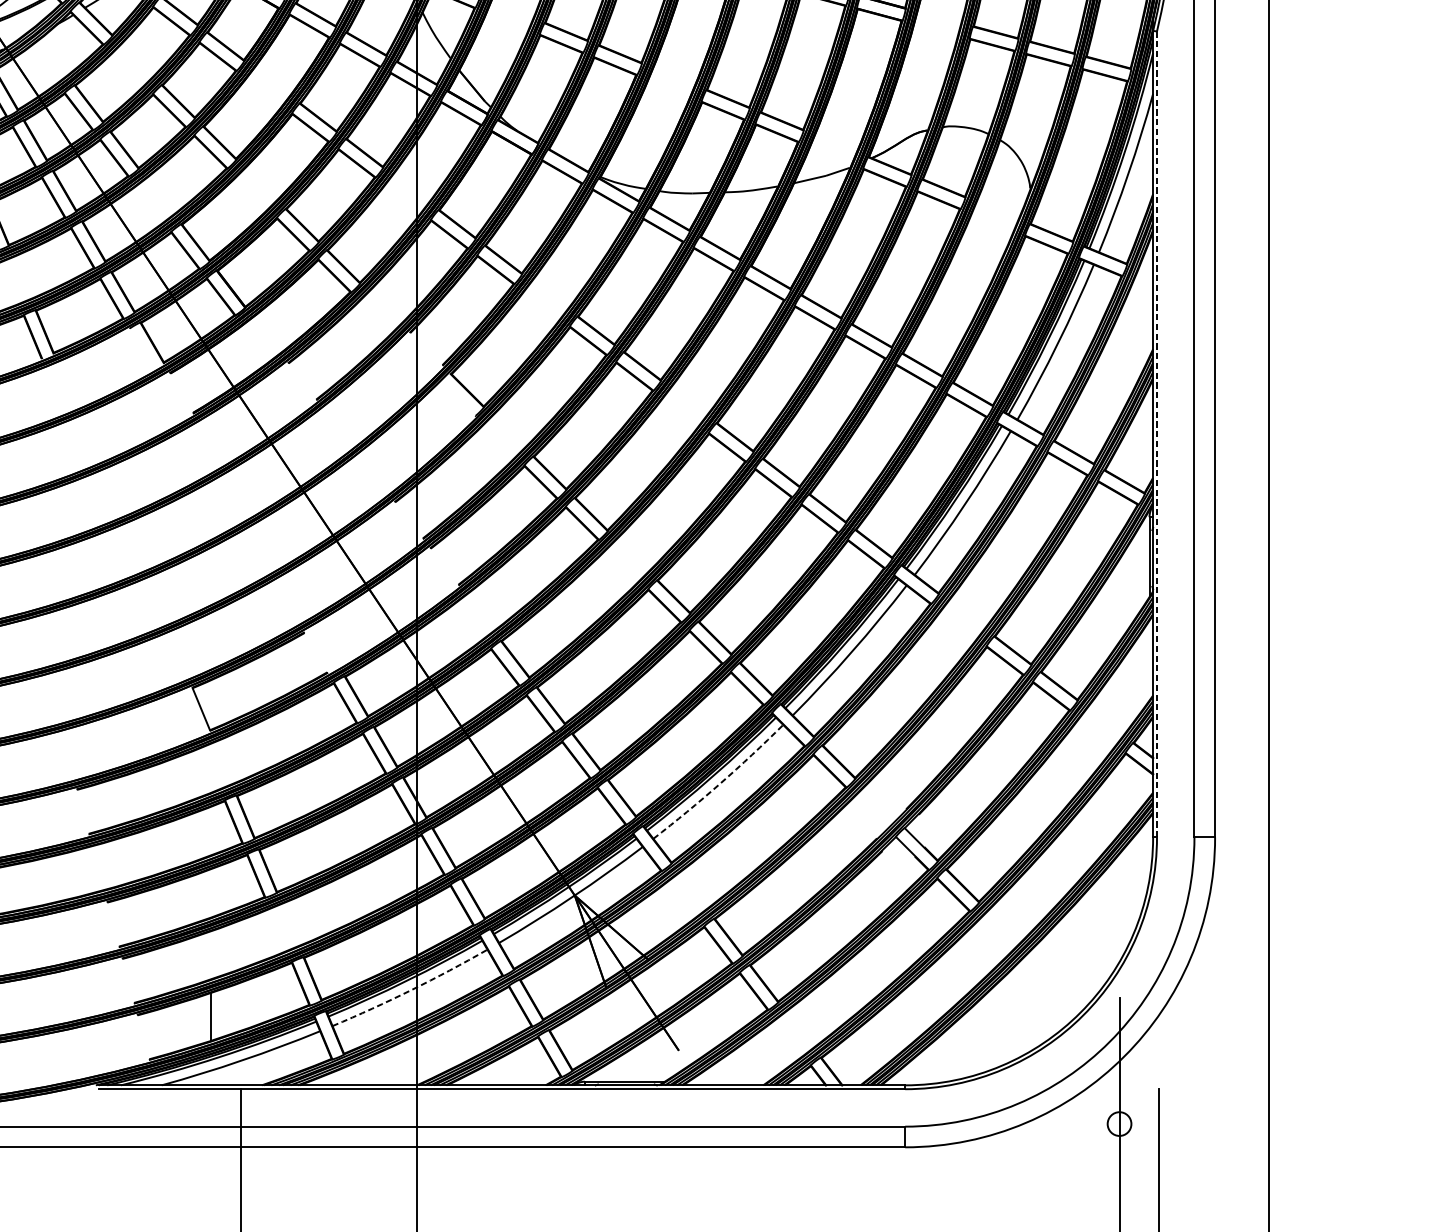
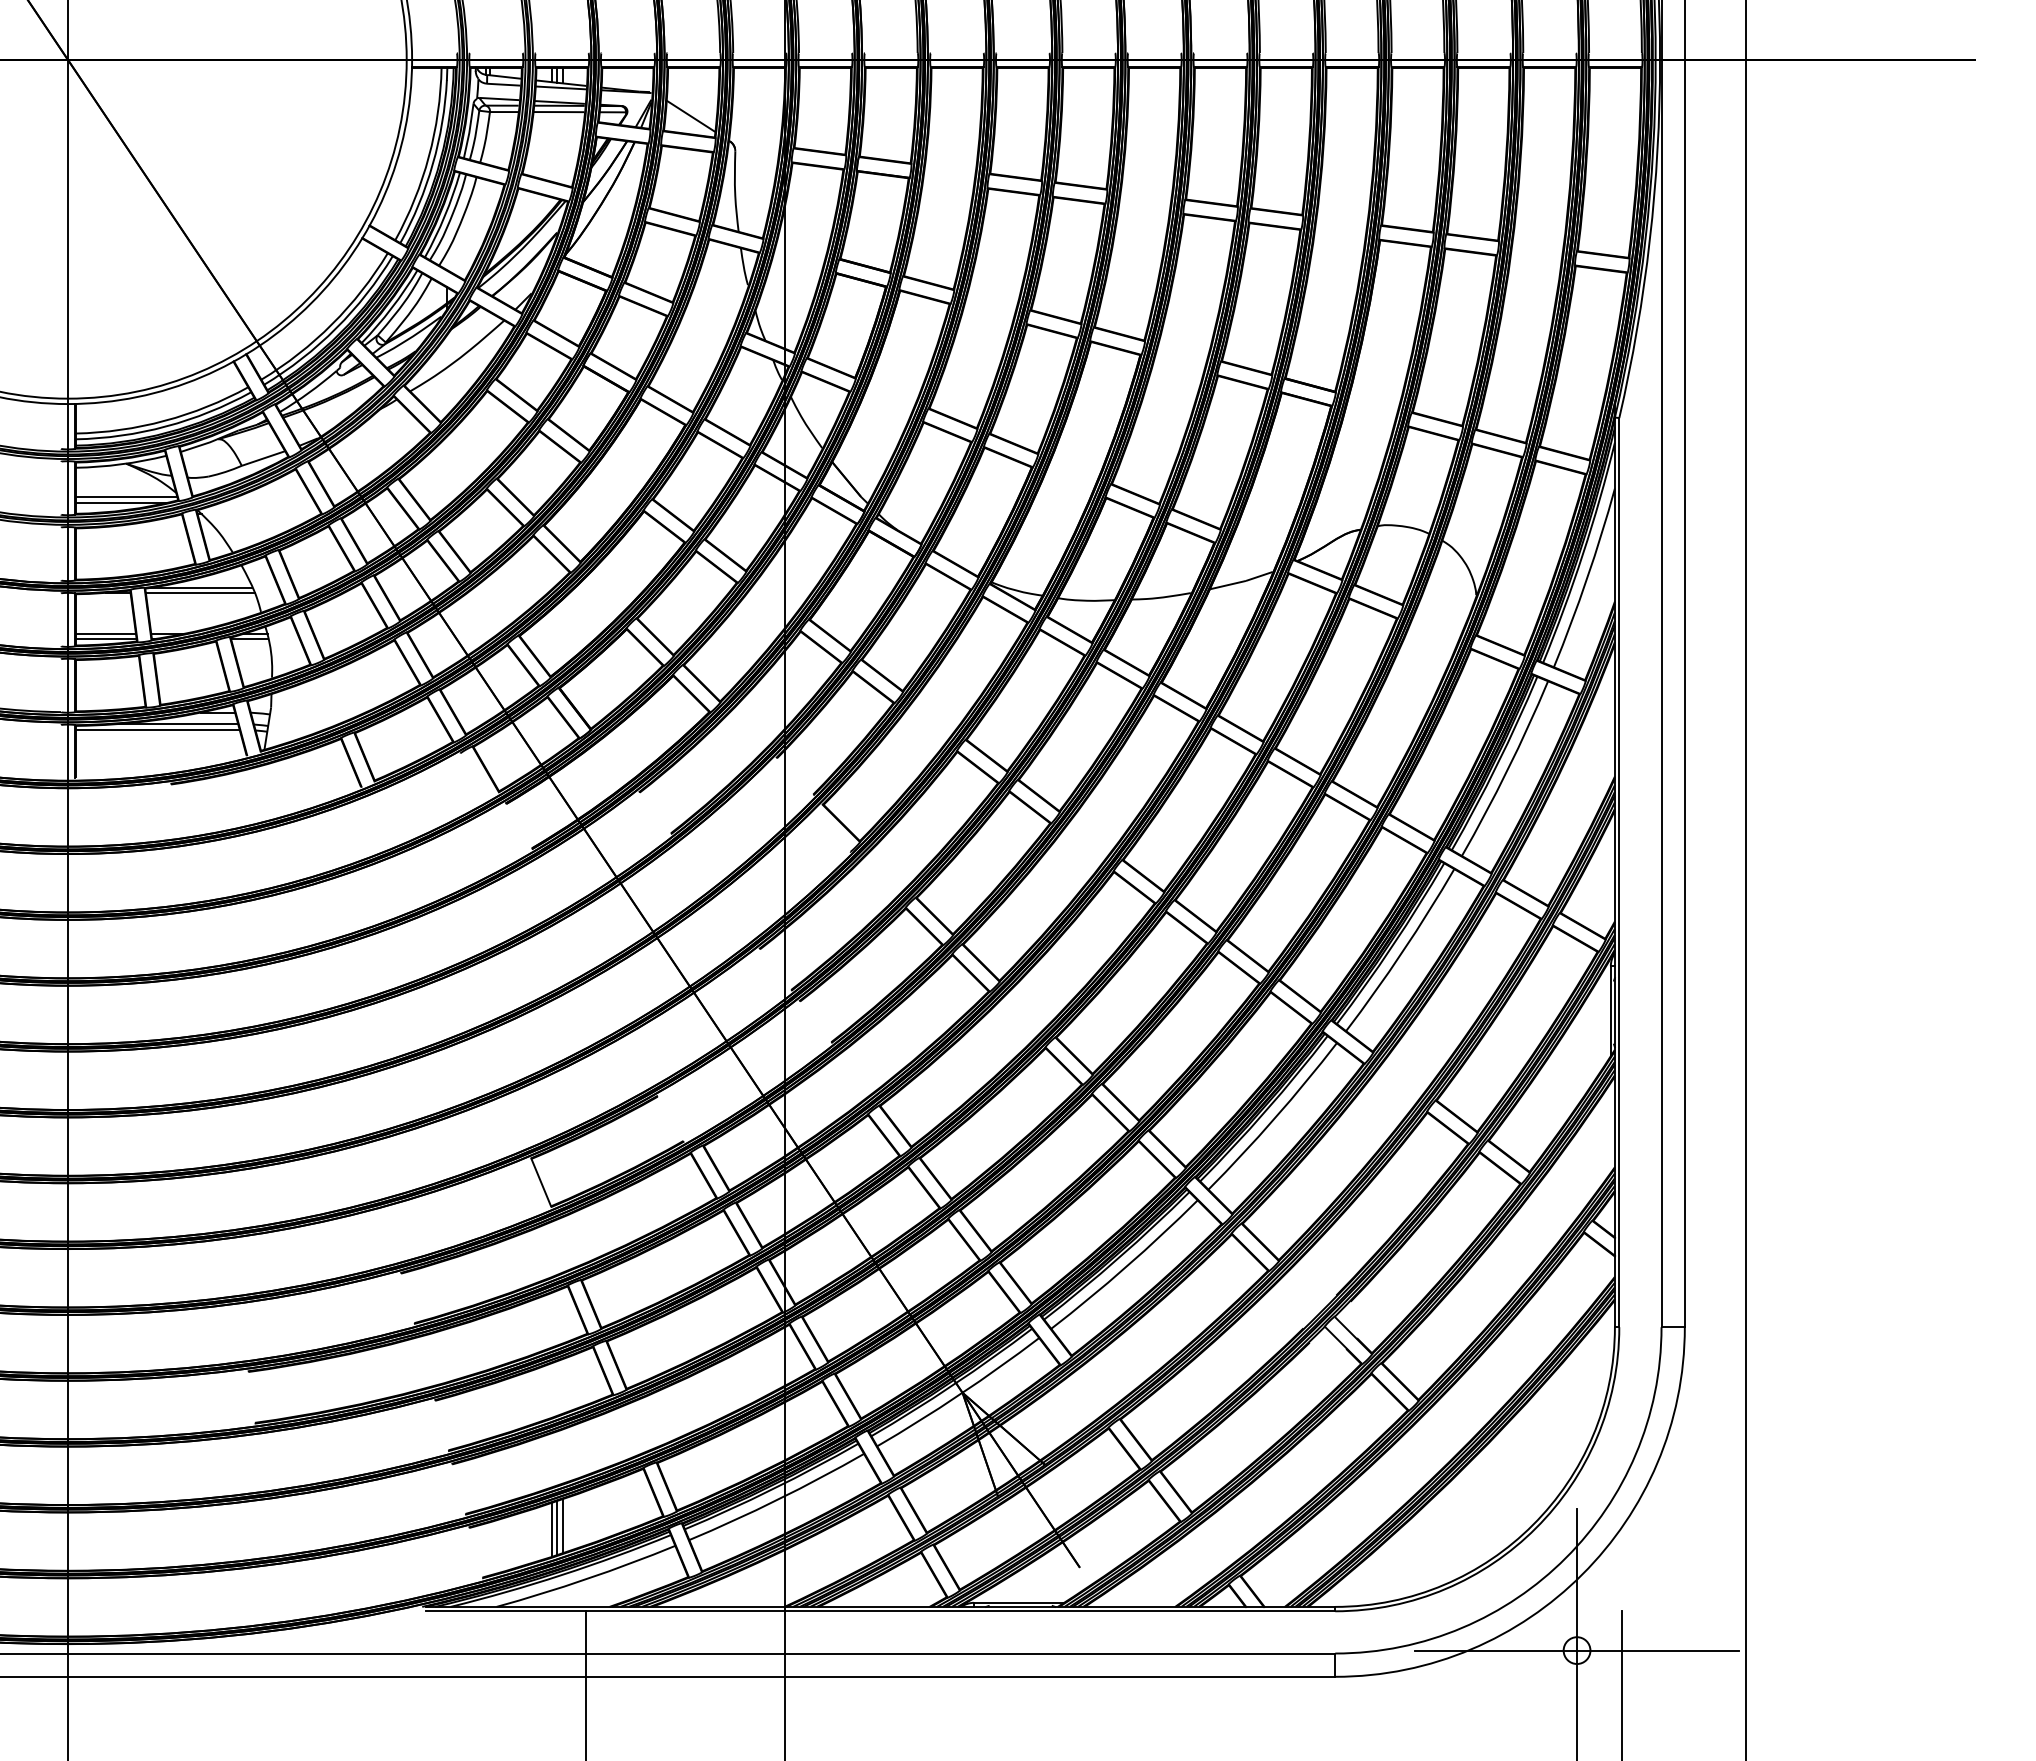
line: (1157, 434) -> (1619, 872), dashed -> solid
arc: (720, 783) -> (1126, 1266), dashed -> solid
arc: (410, 990) -> (777, 1499), dashed -> solid
line: (215, 1014) -> (557, 1527), added
line: (221, 1014) -> (563, 1526), added
line: (1119, 1123) -> (1576, 1650), added

